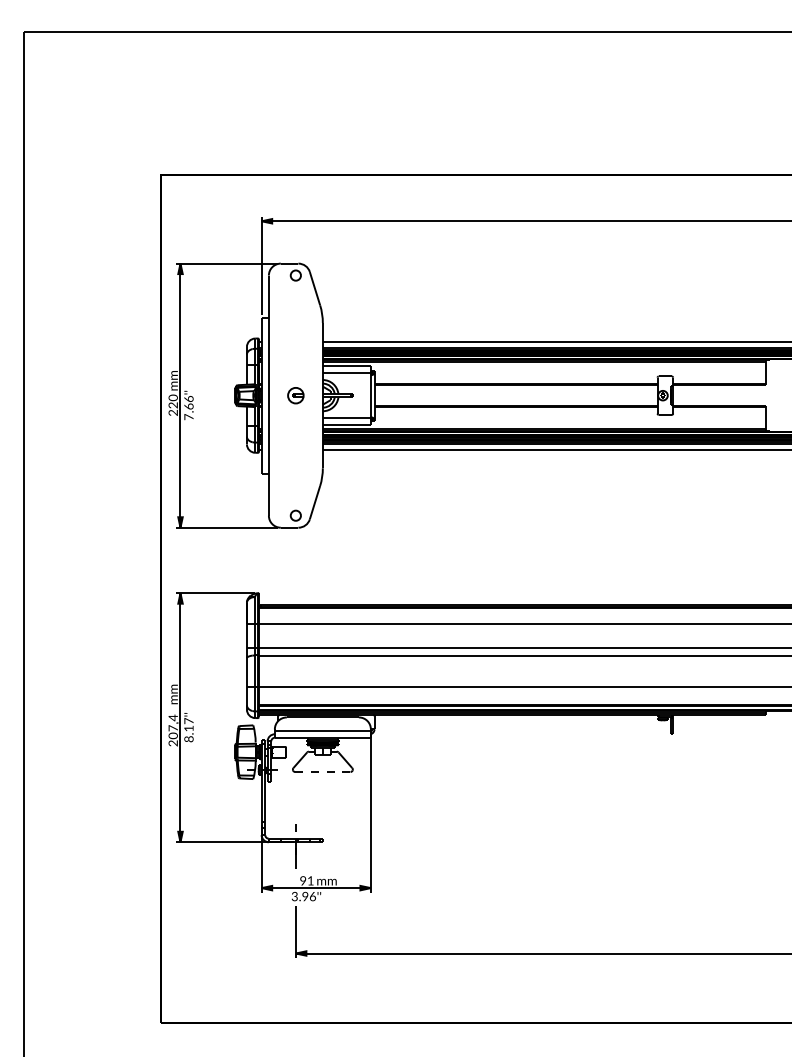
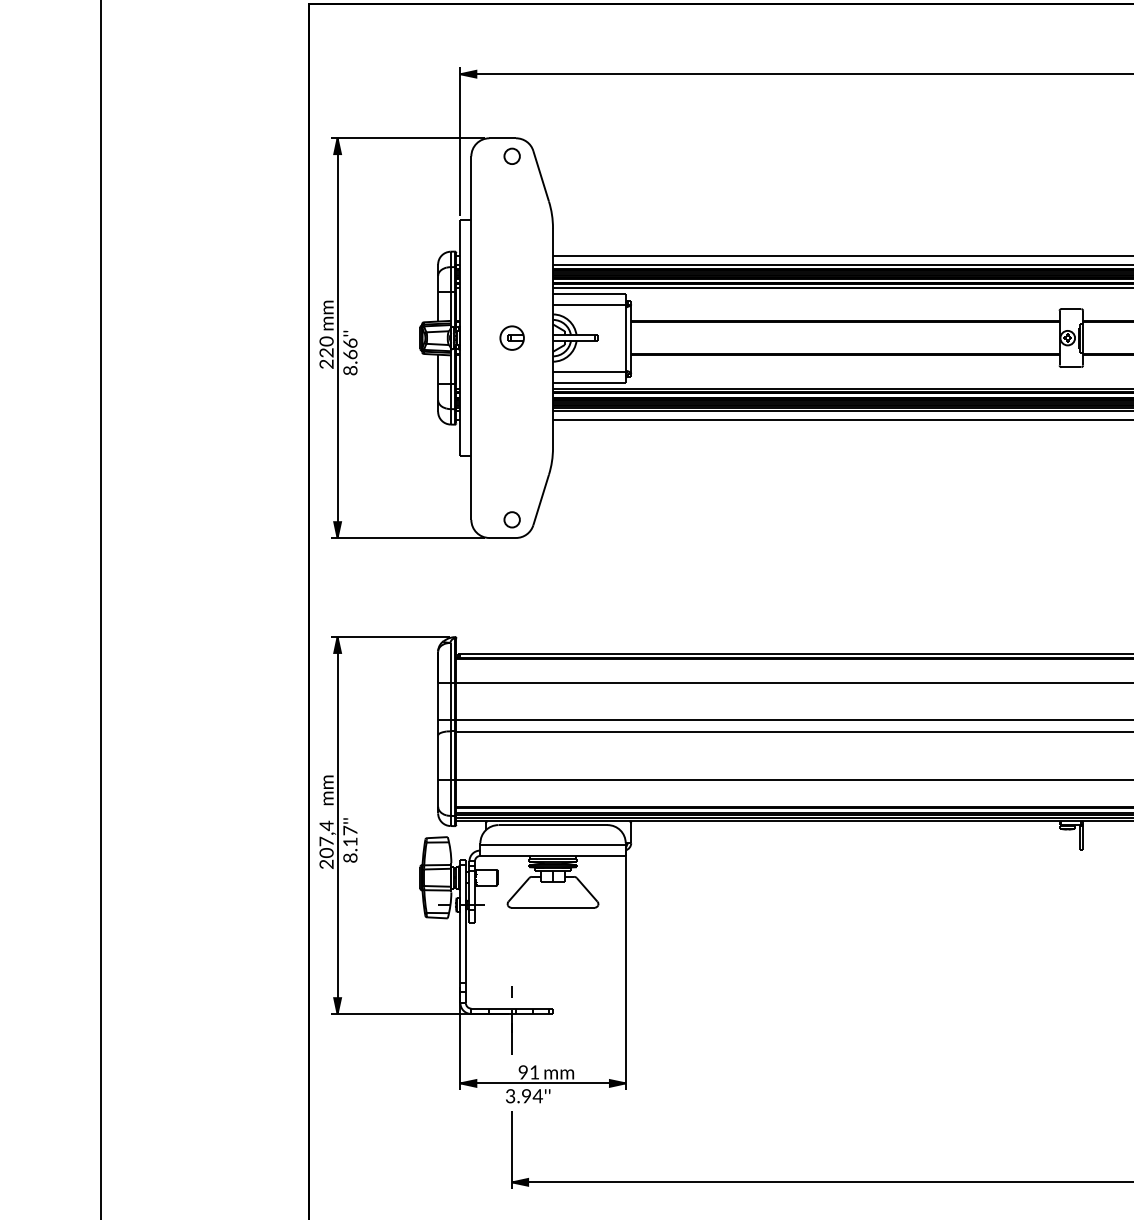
text: (188, 417) -> (349, 371), 7.66'' -> 8.66''
line: (322, 772) -> (552, 908), dashed -> solid
text: (312, 896) -> (537, 1096), 3.96'' -> 3.94''

